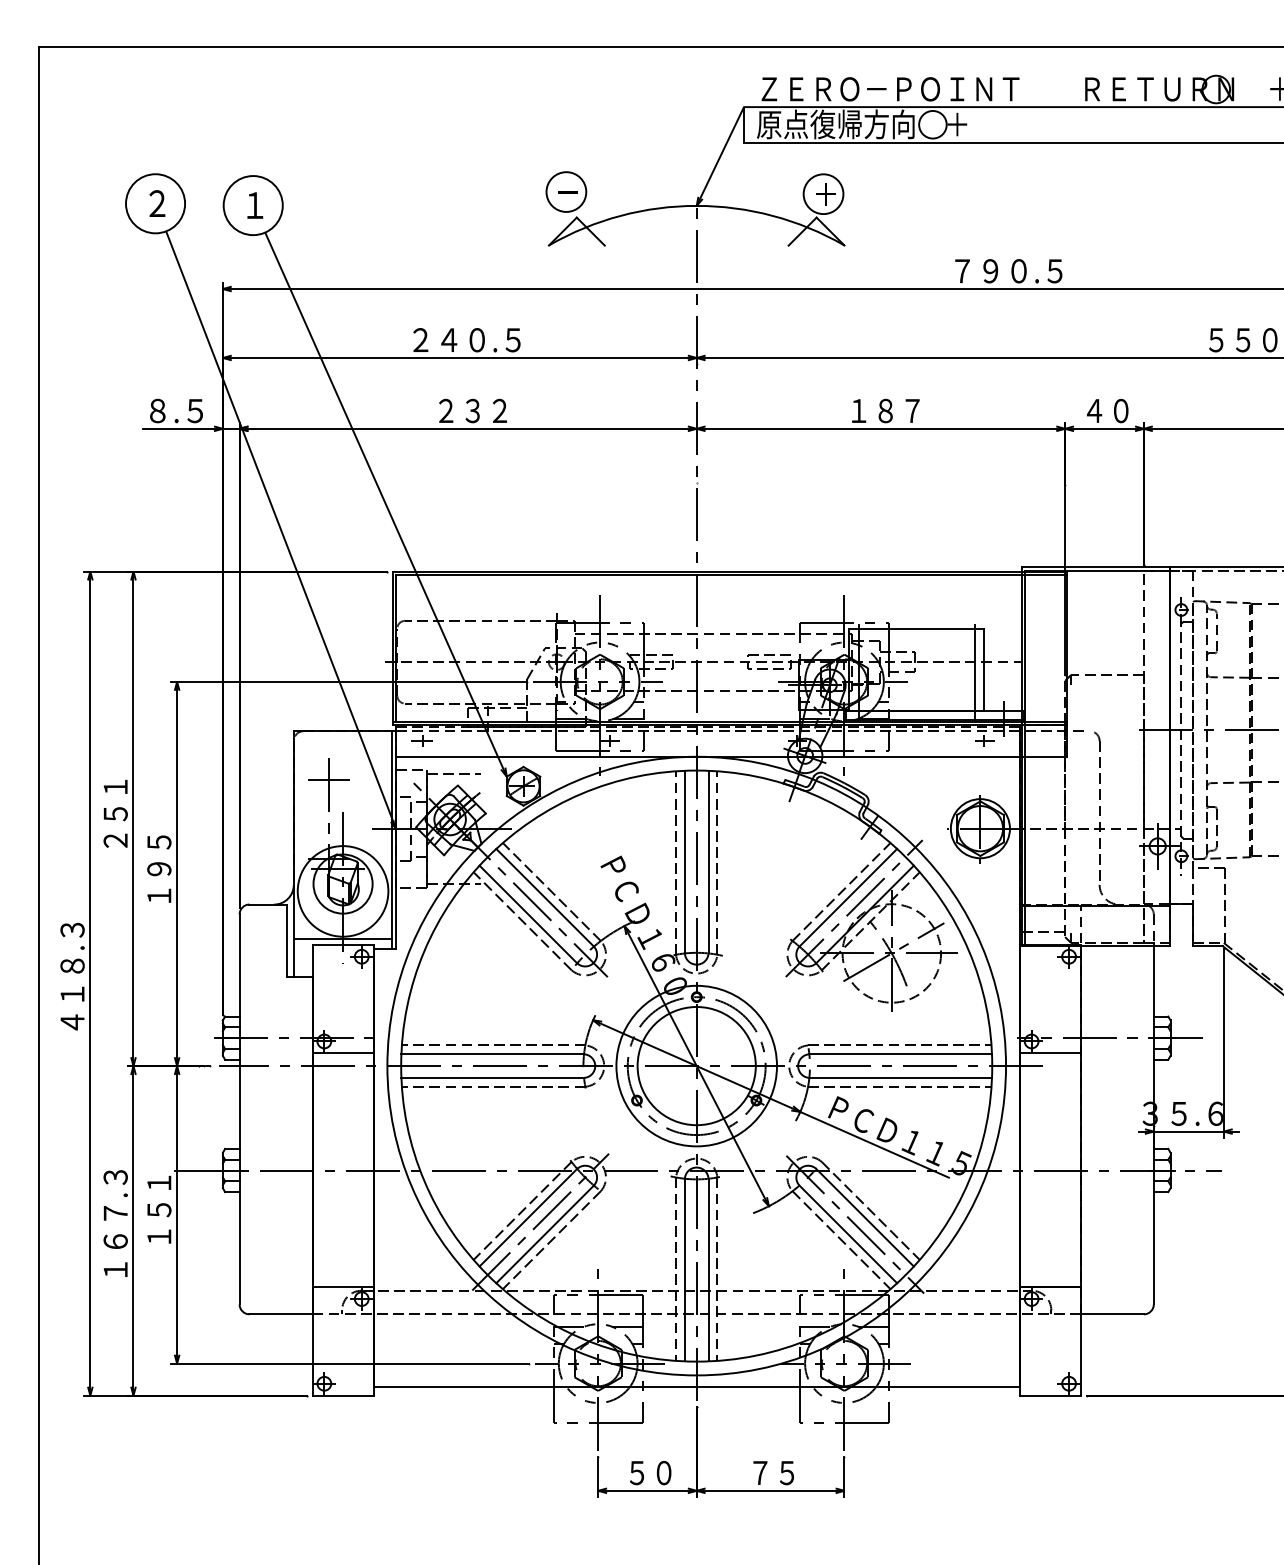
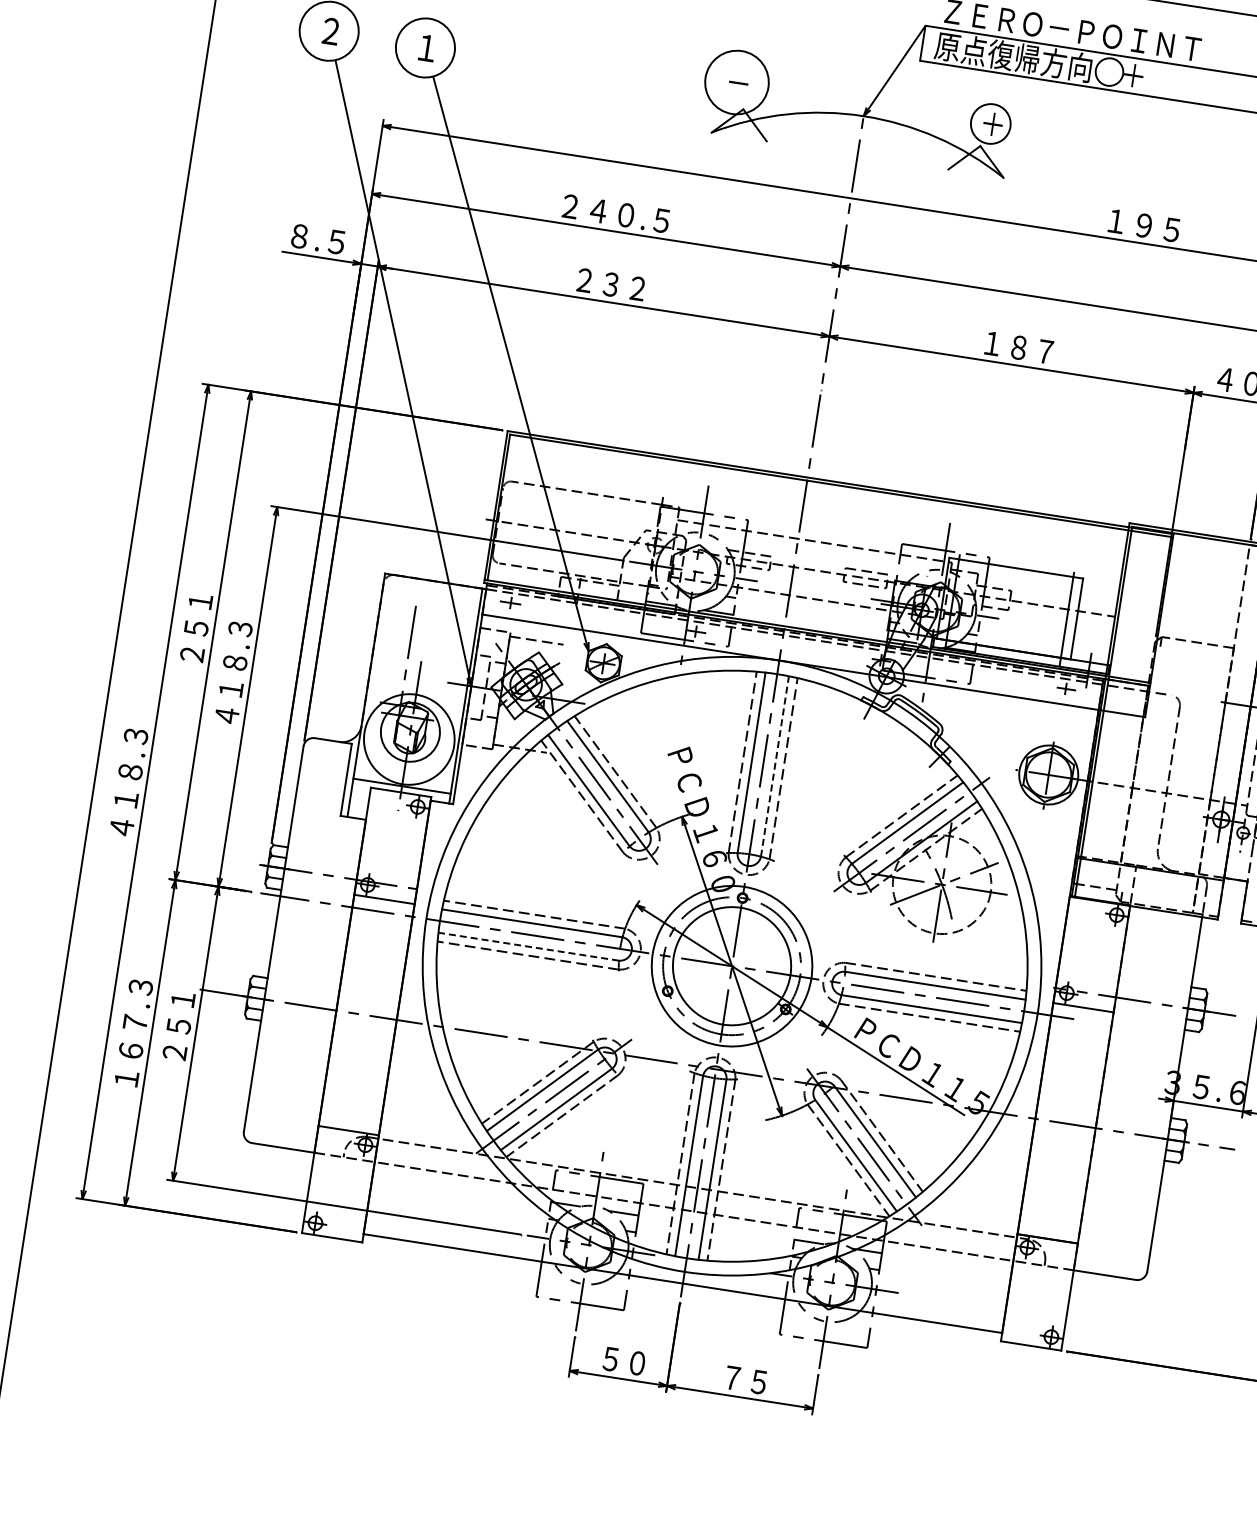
circle: (566, 191) -> (737, 81), size x1.6
text: (1008, 271) -> (1161, 228), ７９０.５ -> １９５
line: (329, 780) -> (412, 627), removed
text: (159, 852) -> (233, 672), １９５ -> ４１８.３
line: (708, 861) -> (775, 765), solid -> dashed
line: (492, 1077) -> (528, 946), solid -> dashed
text: (158, 1236) -> (174, 1052), １５１ -> ２５１

